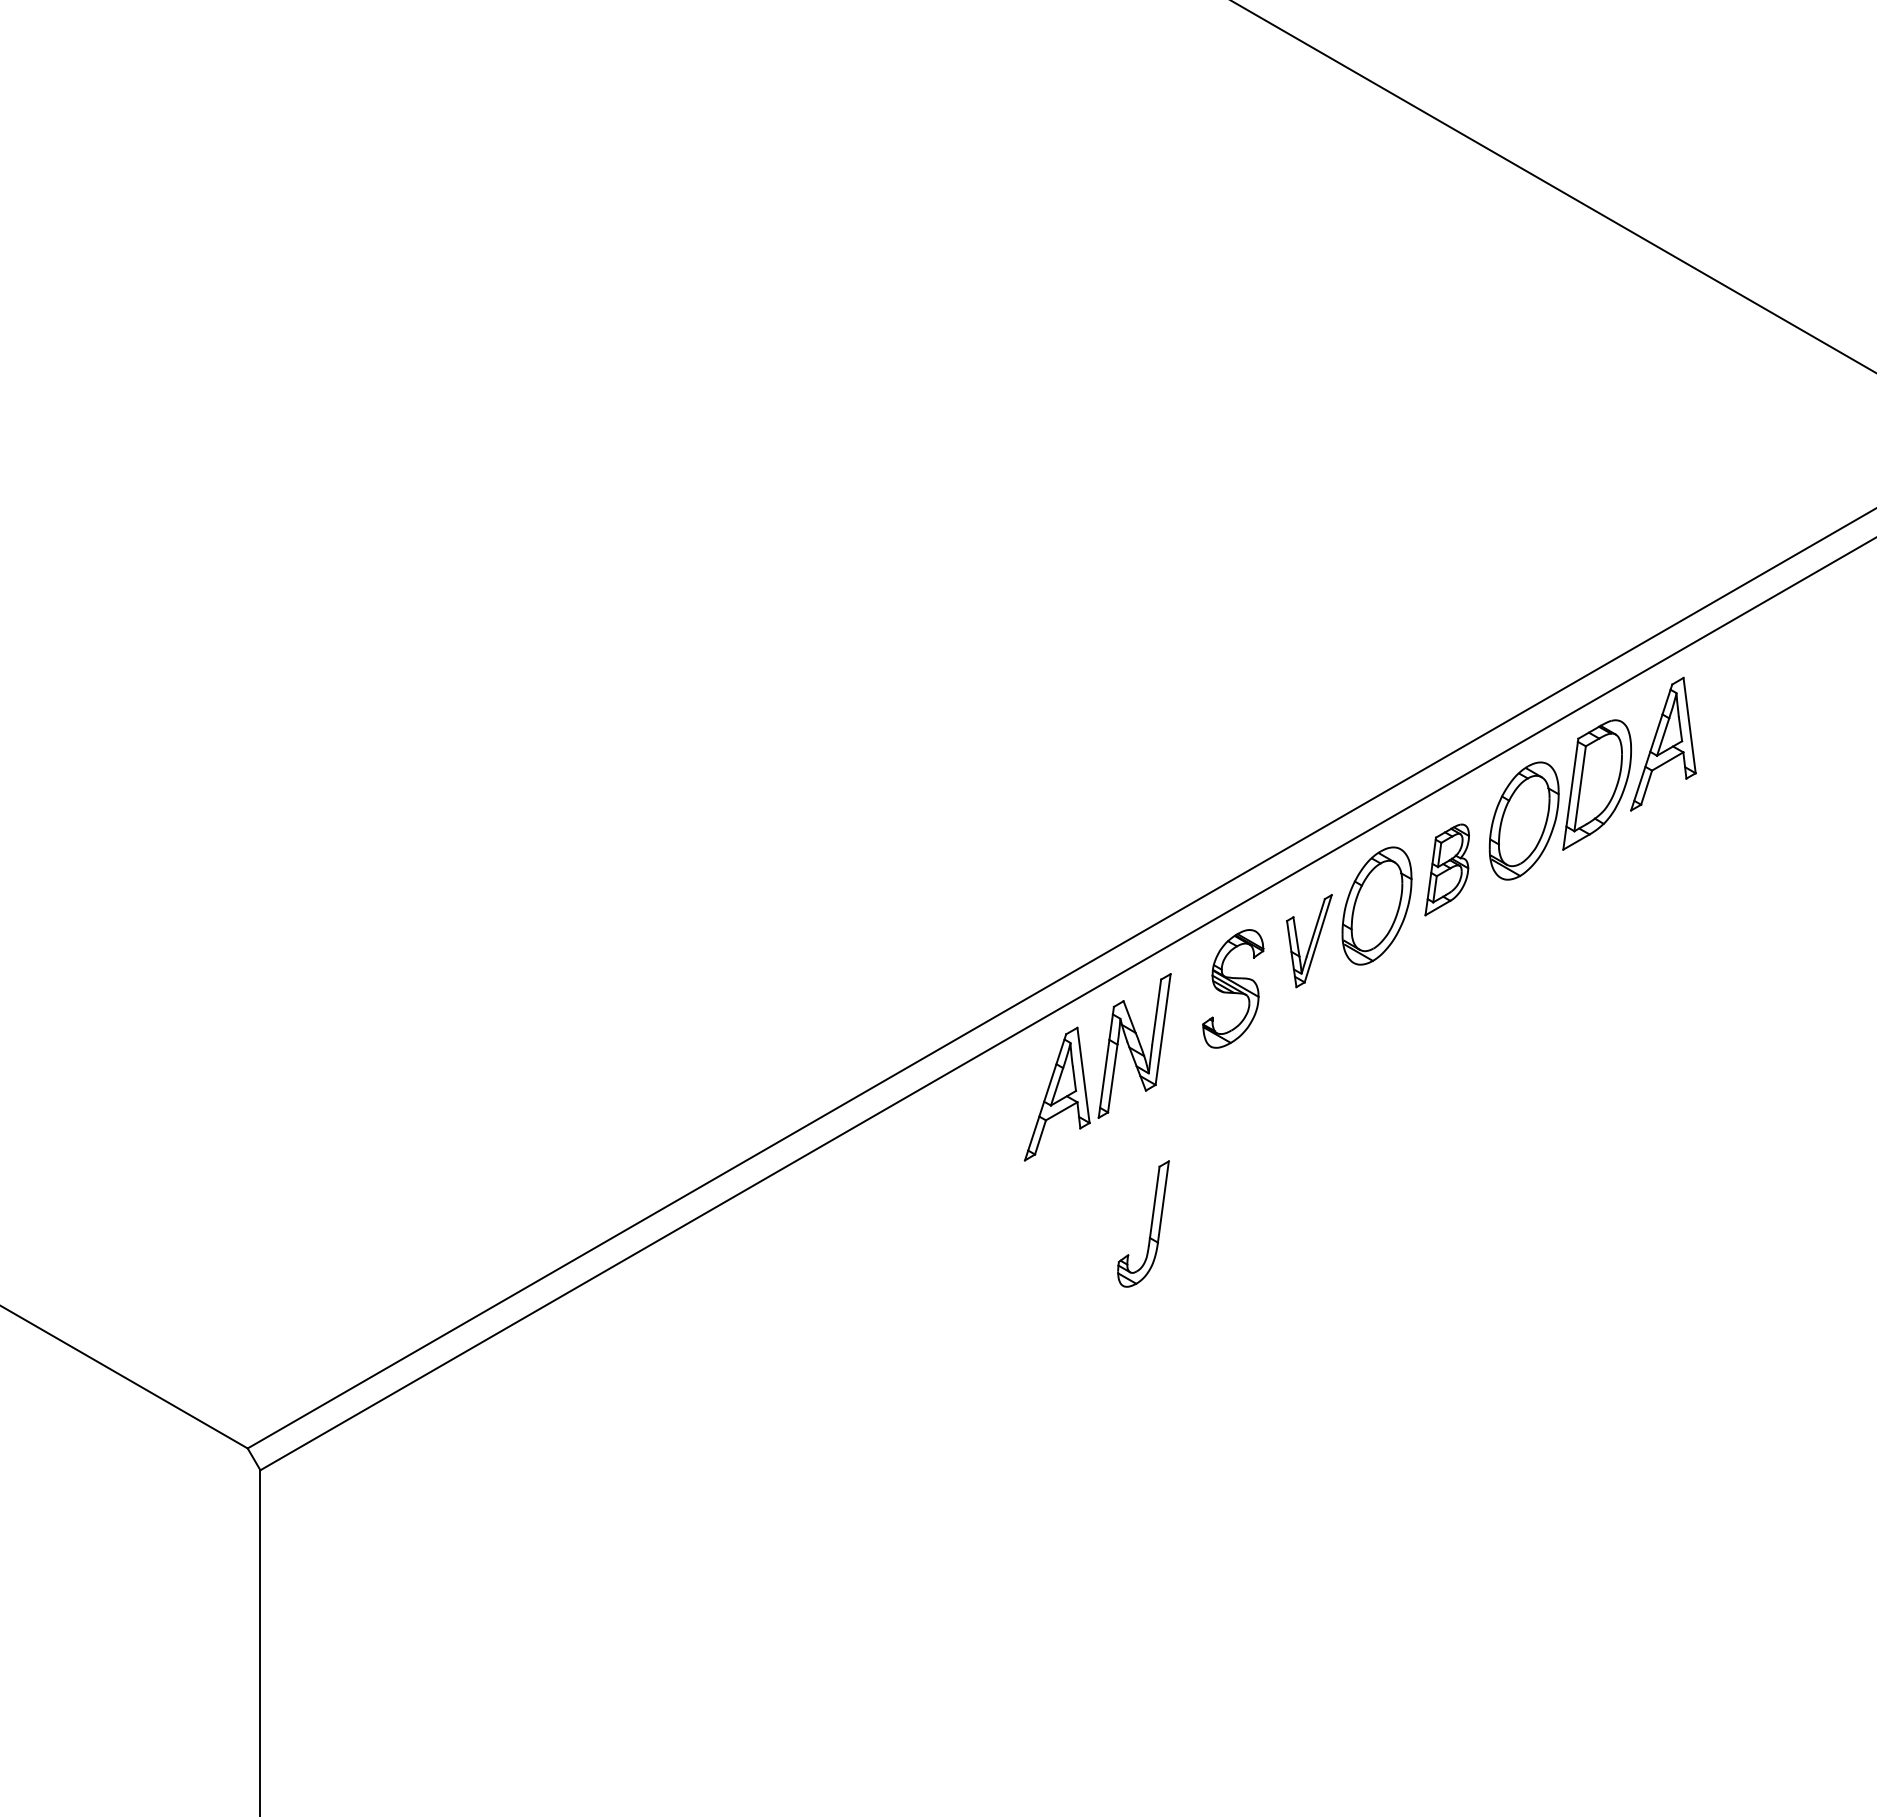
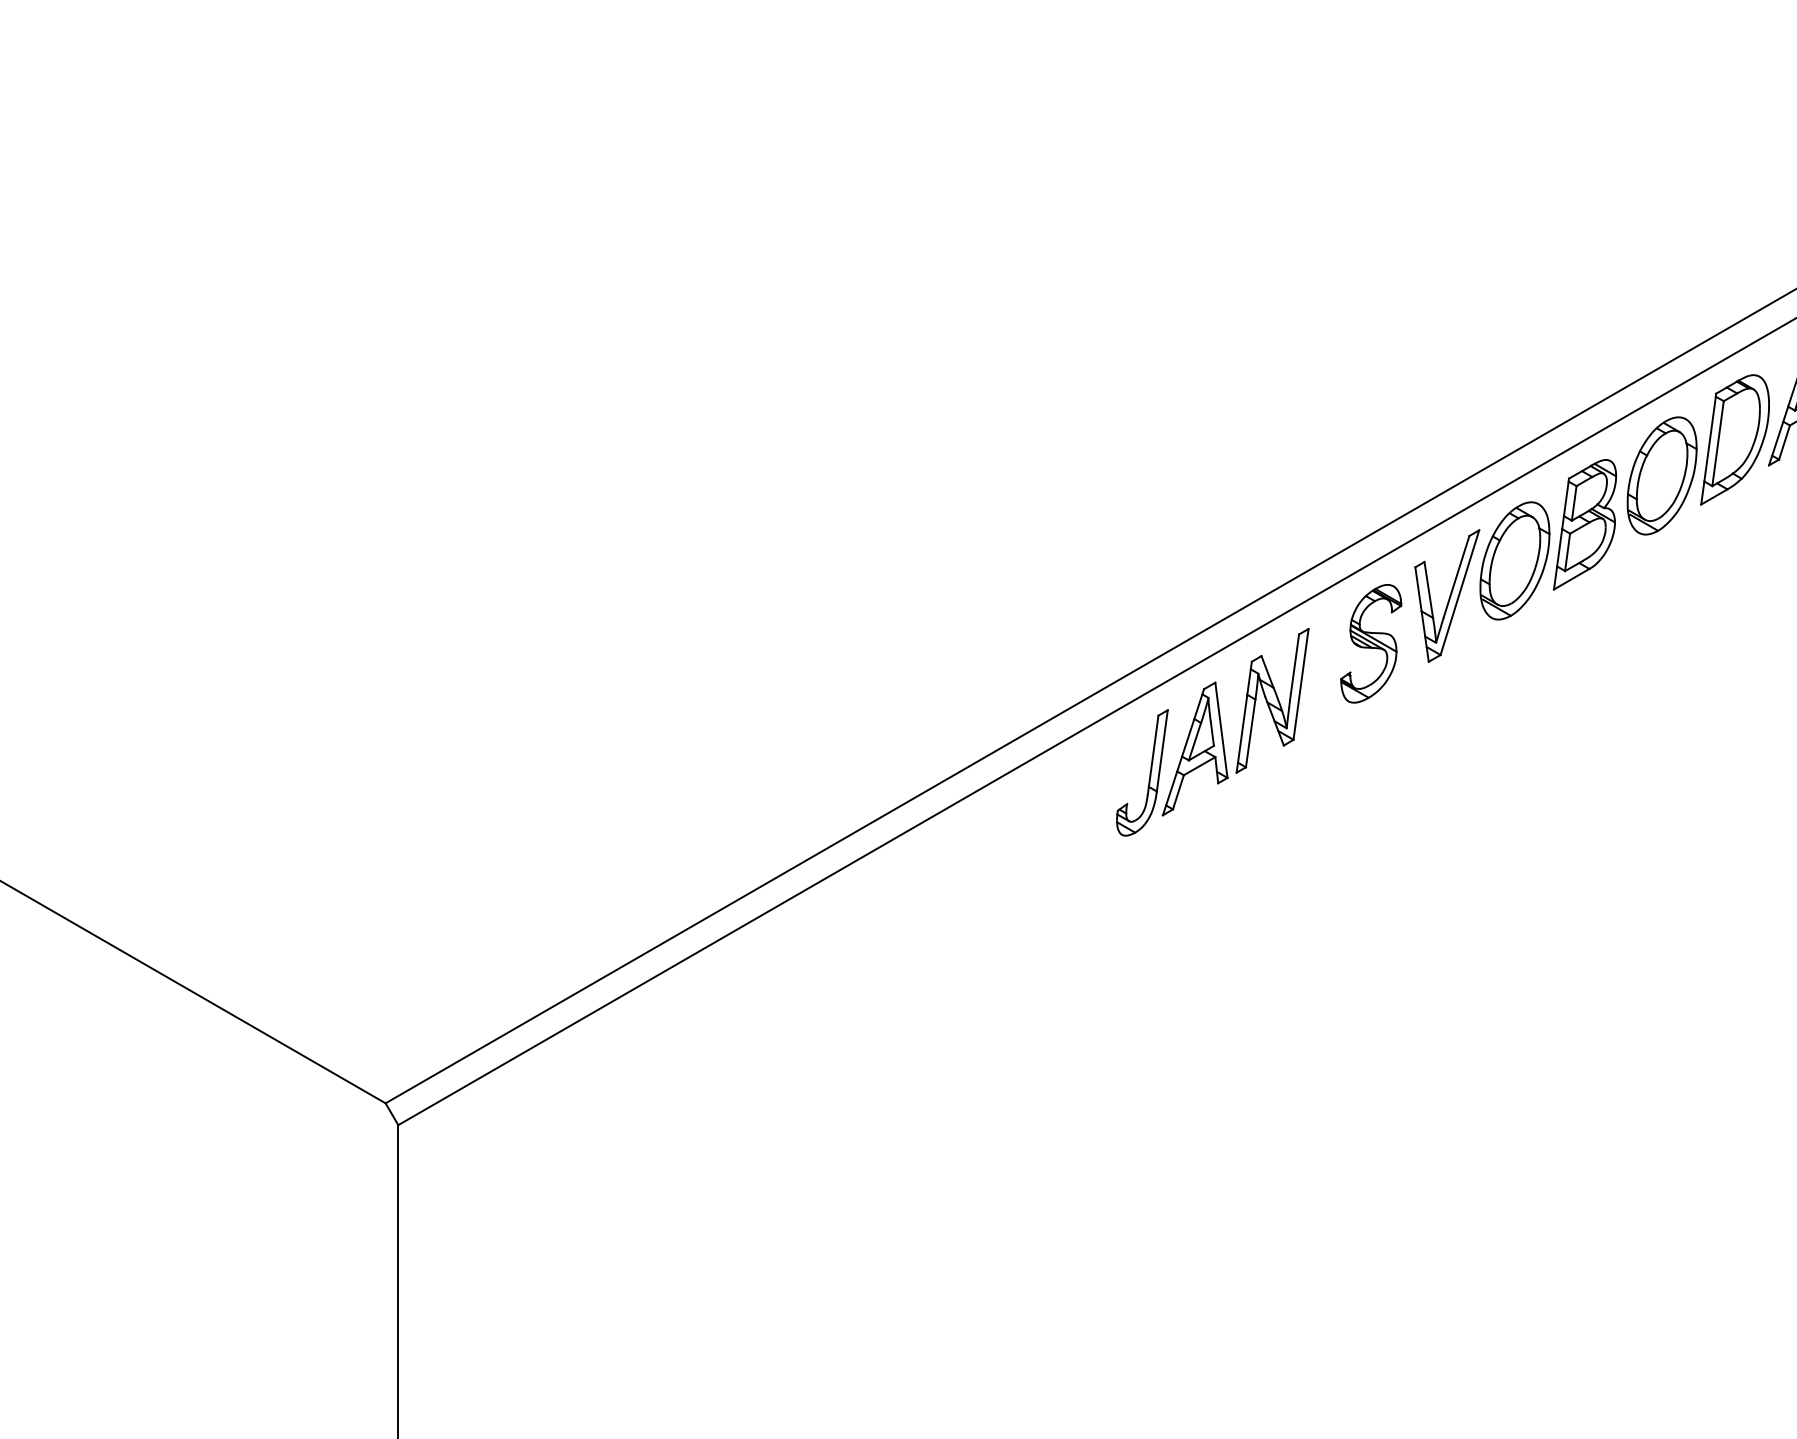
part: (1447, 869) -> (1585, 524), size x1.43
part: (1309, 940) -> (1447, 595), size x1.43
part: (1150, 1224) -> (1149, 773), moved

